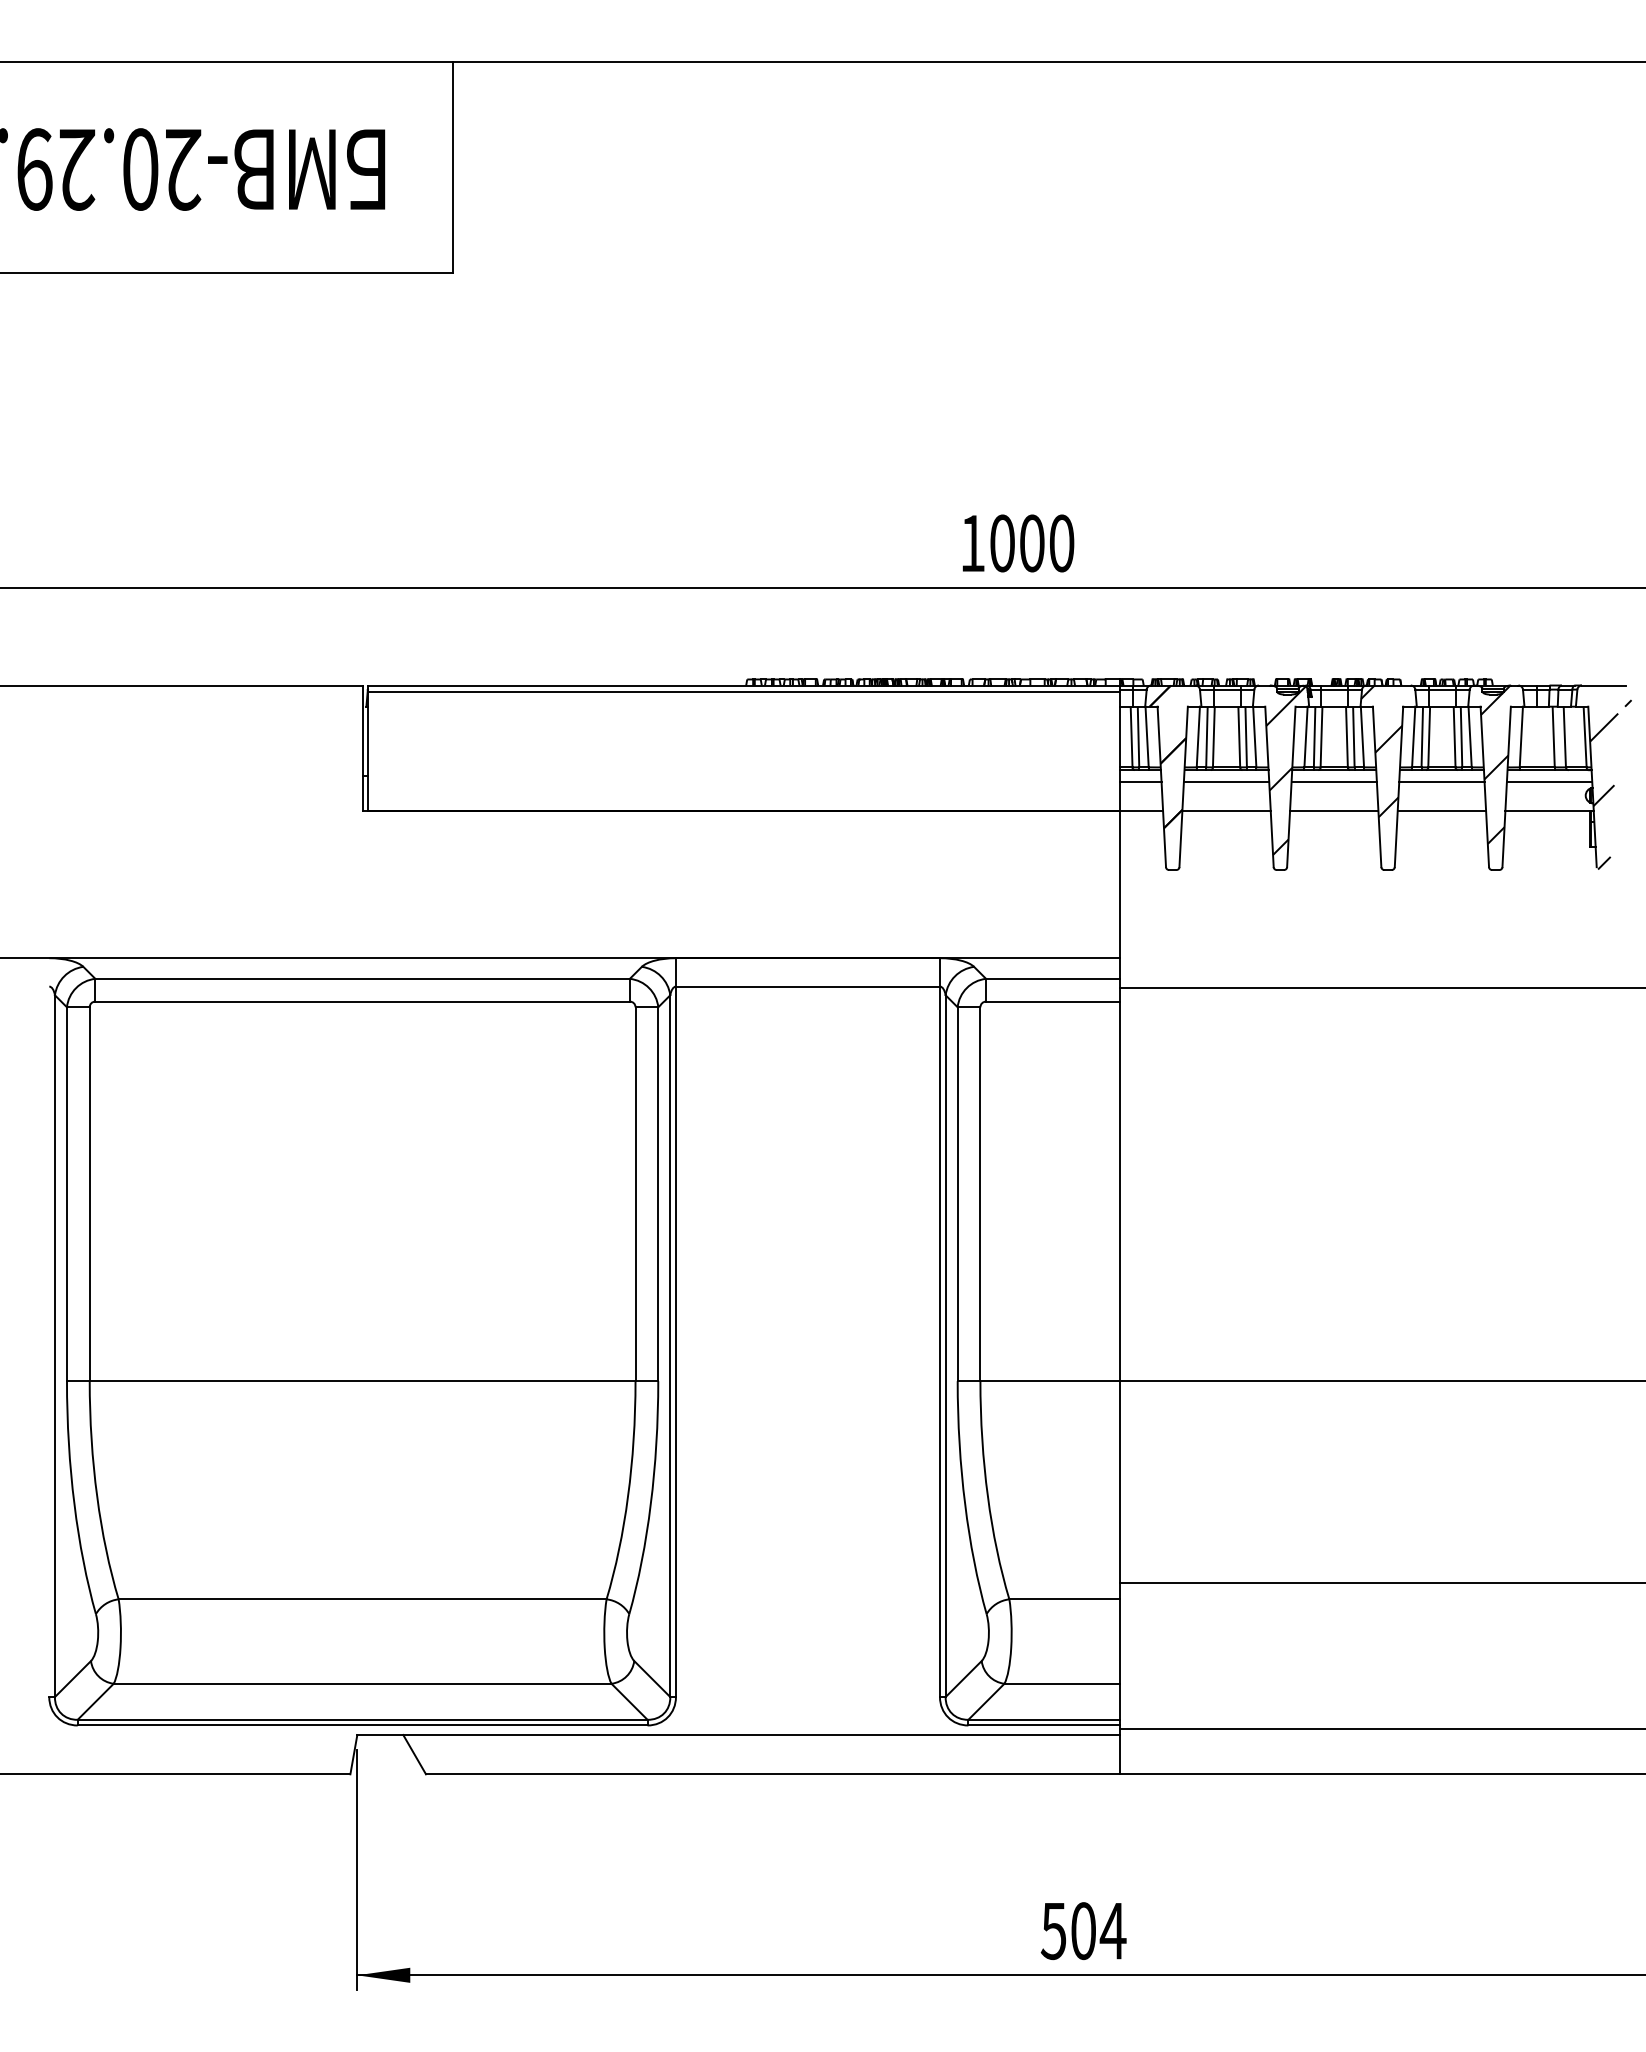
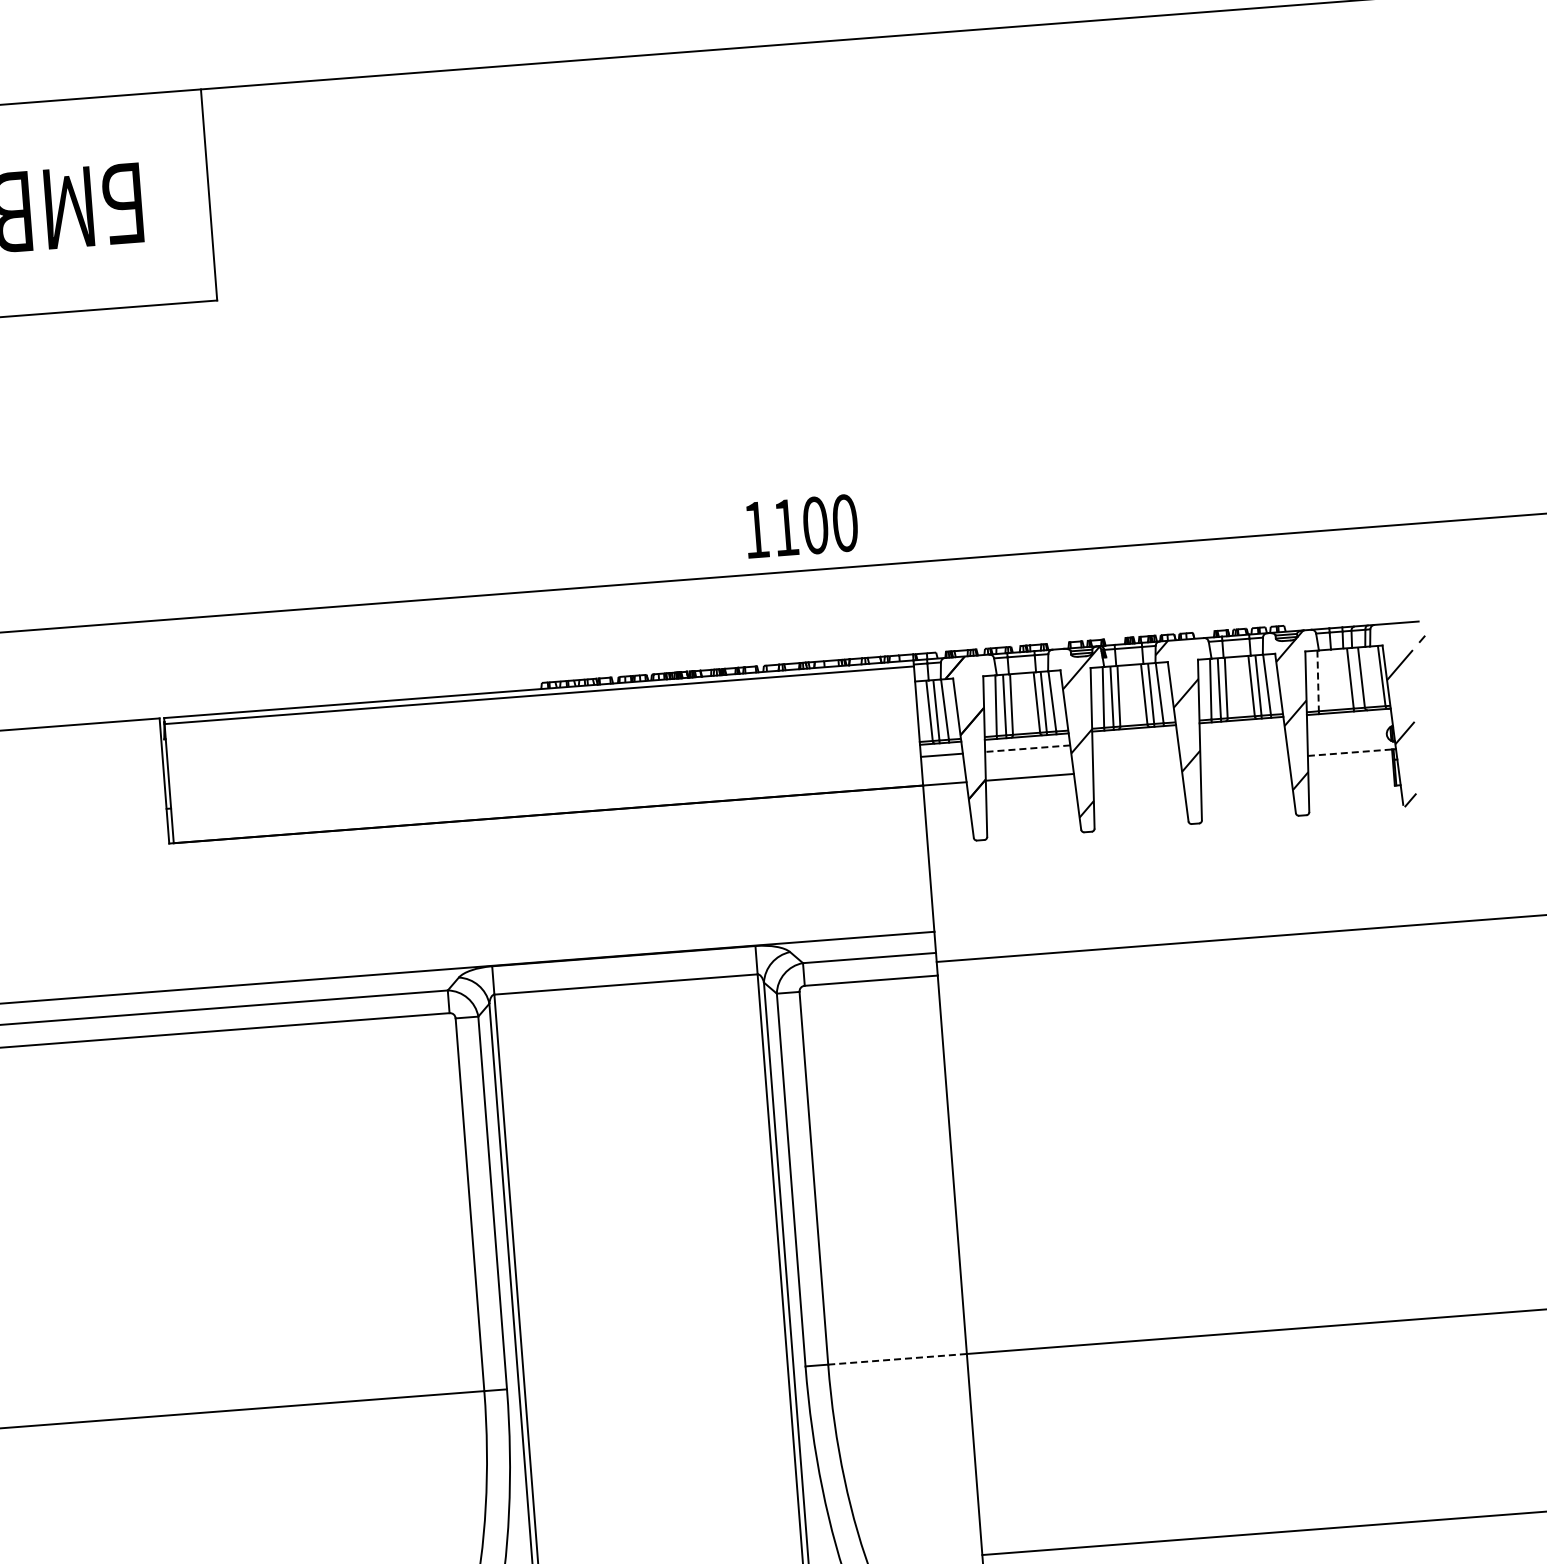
text: (1002, 543) -> (785, 527), 1000 -> 1100
line: (1521, 737) -> (1318, 681), solid -> dashed
line: (1226, 782) -> (1027, 748), solid -> dashed
line: (1333, 782) -> (1134, 740), removed
line: (1441, 782) -> (1242, 732), removed
line: (1549, 782) -> (1349, 724), removed
line: (1334, 811) -> (1137, 769), removed
line: (1441, 811) -> (1244, 761), removed
line: (1548, 811) -> (1350, 753), solid -> dashed
line: (1049, 1381) -> (897, 1359), solid -> dashed

